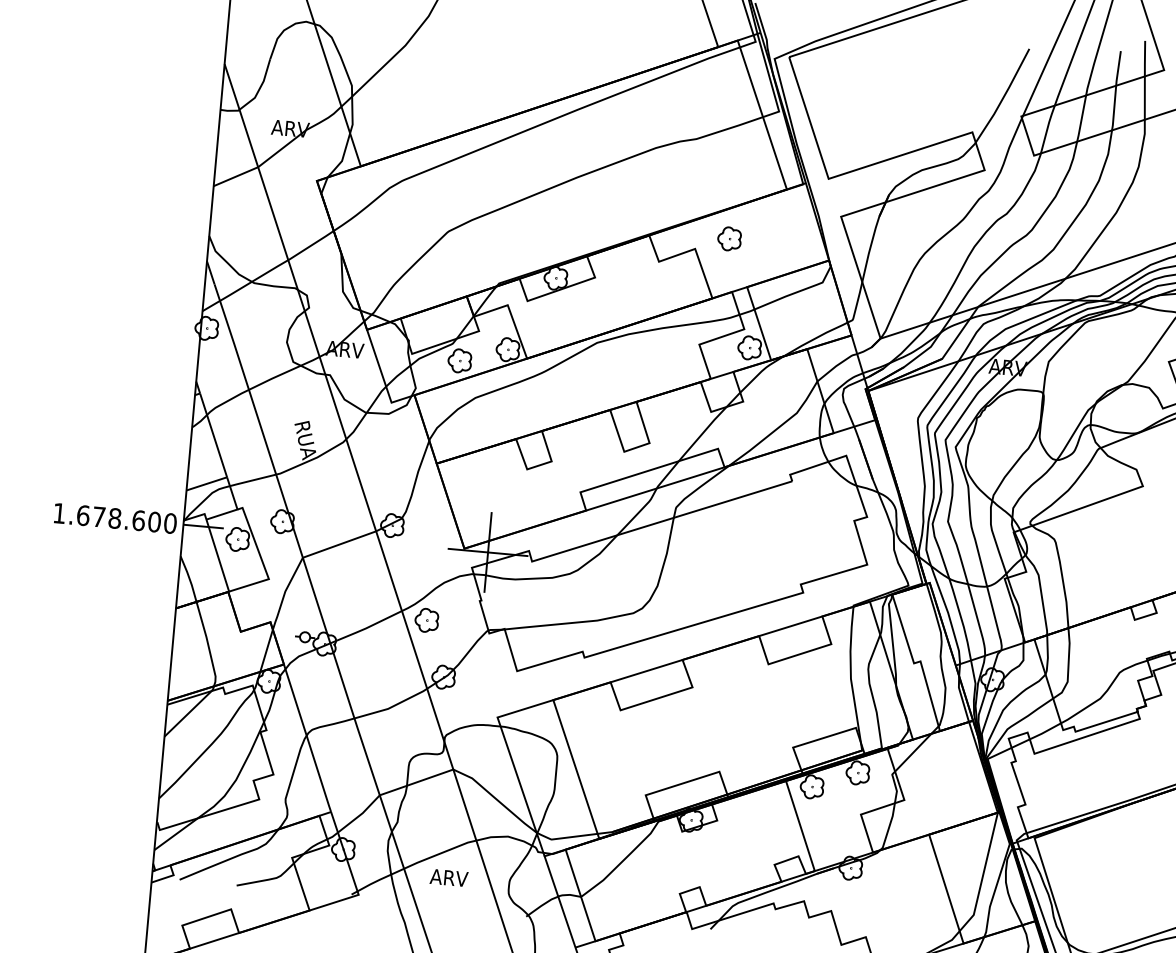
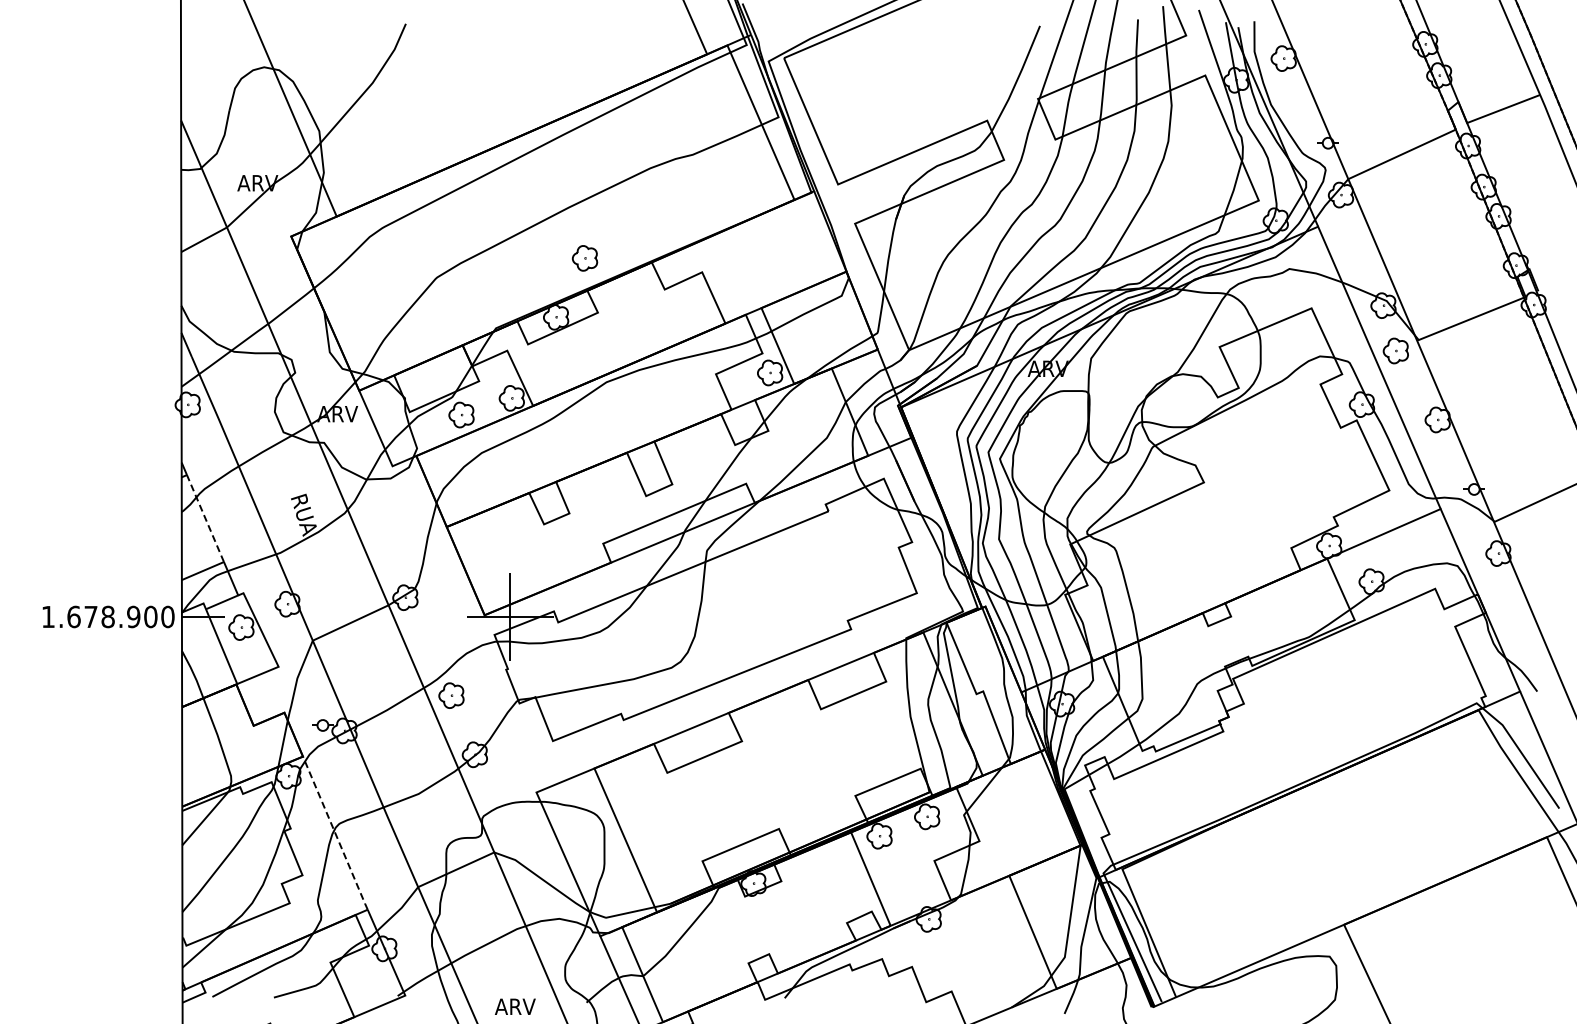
part: (729, 239) -> (584, 258), moved
line: (213, 435) -> (205, 518), solid -> dashed
text: (138, 520) -> (133, 616), 1.678.600 -> 1.678.900
line: (307, 738) -> (335, 833), solid -> dashed
text: (449, 877) -> (515, 1006), moved

